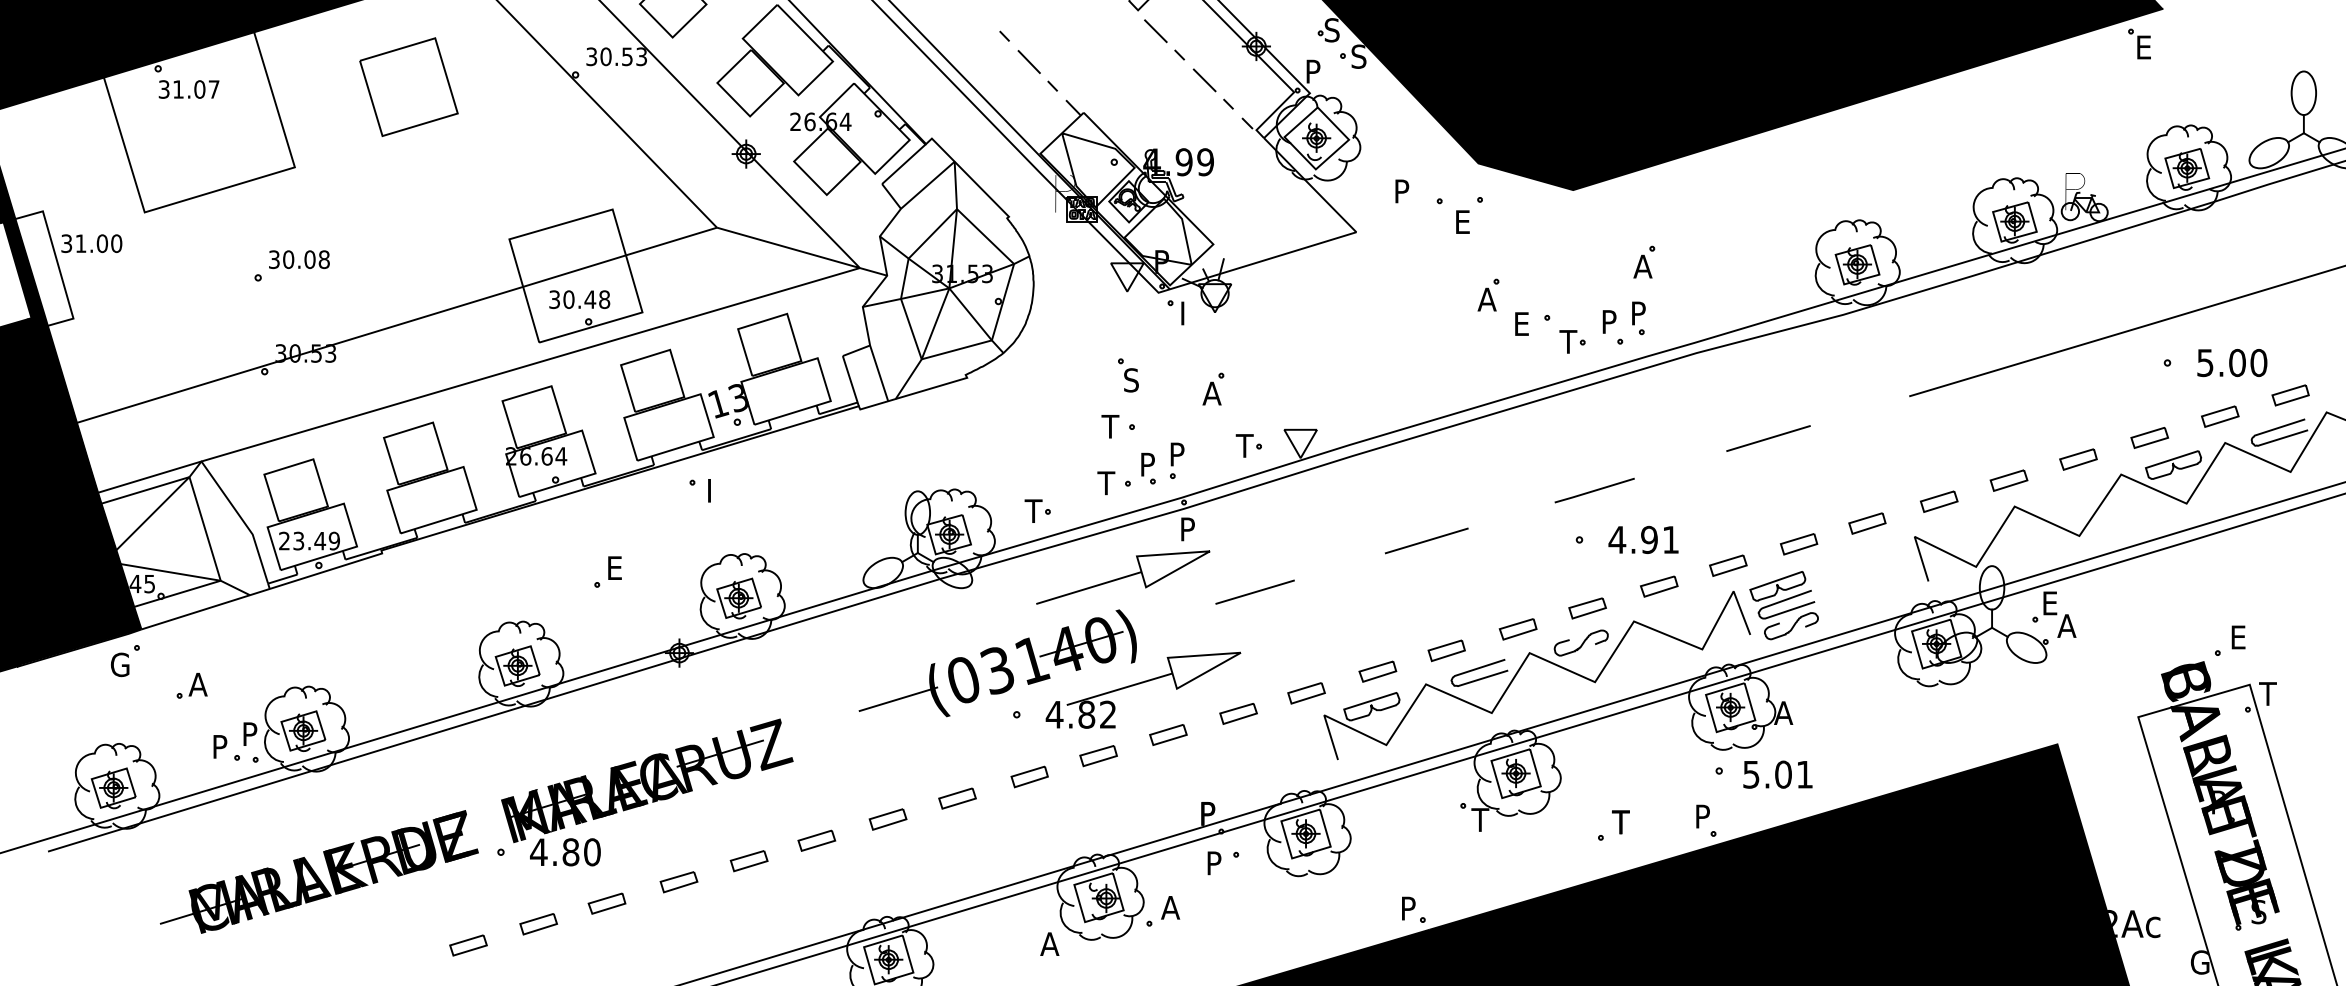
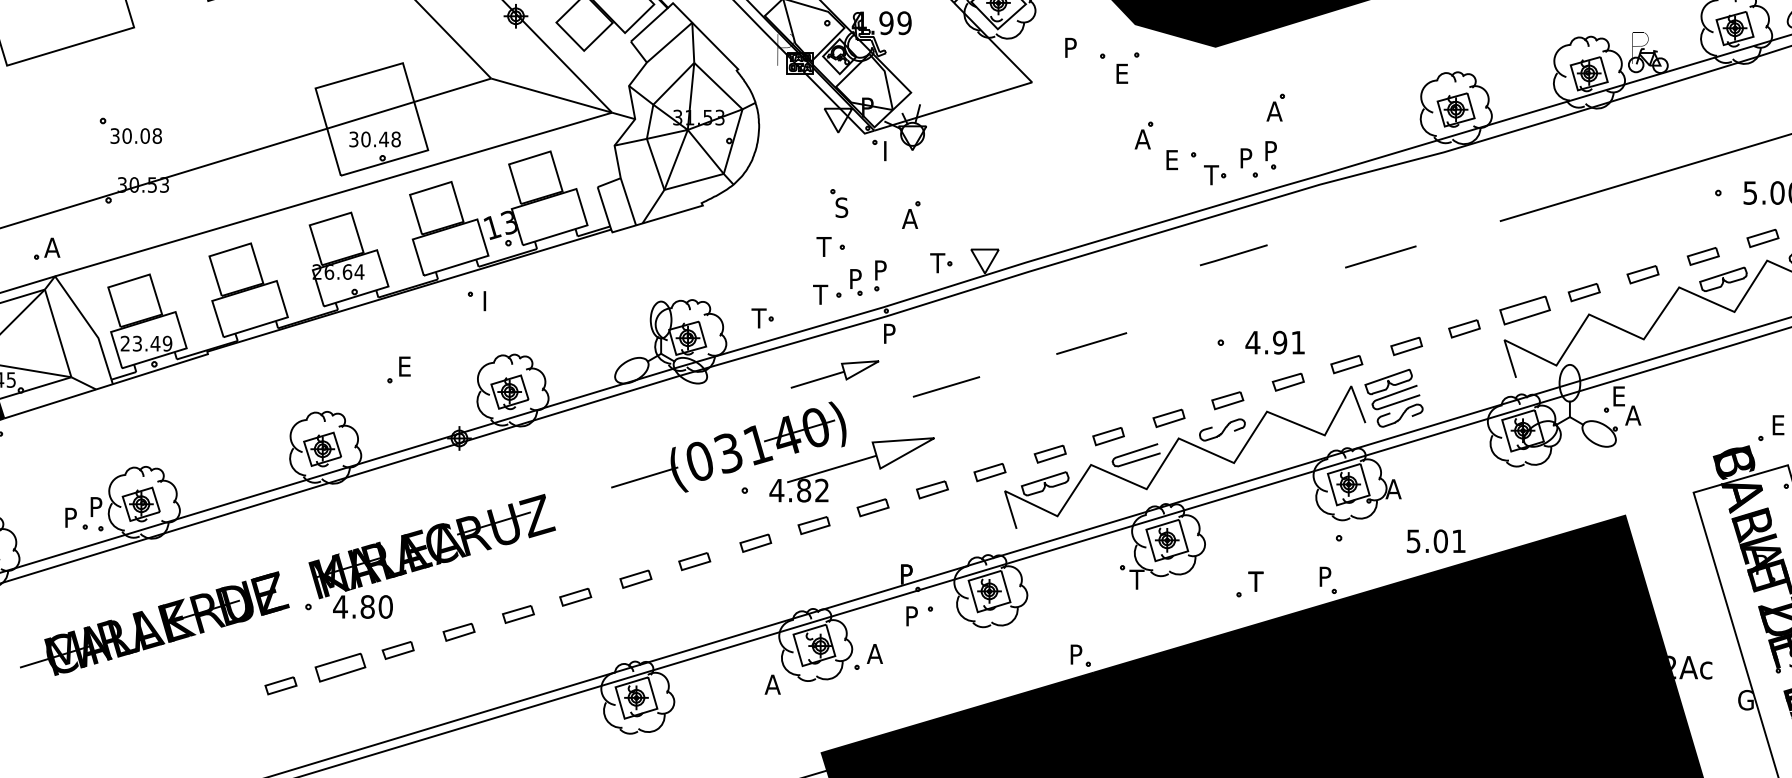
text: (299, 259) -> (136, 135), moved
line: (1594, 490) -> (1233, 255), moved
part: (1939, 501) -> (1525, 310), size x1.6
part: (1123, 577) -> (835, 374), size x0.6
part: (191, 685) -> (46, 248), moved
text: (1777, 774) -> (1435, 541), moved
part: (538, 924) -> (340, 668), size x1.6

